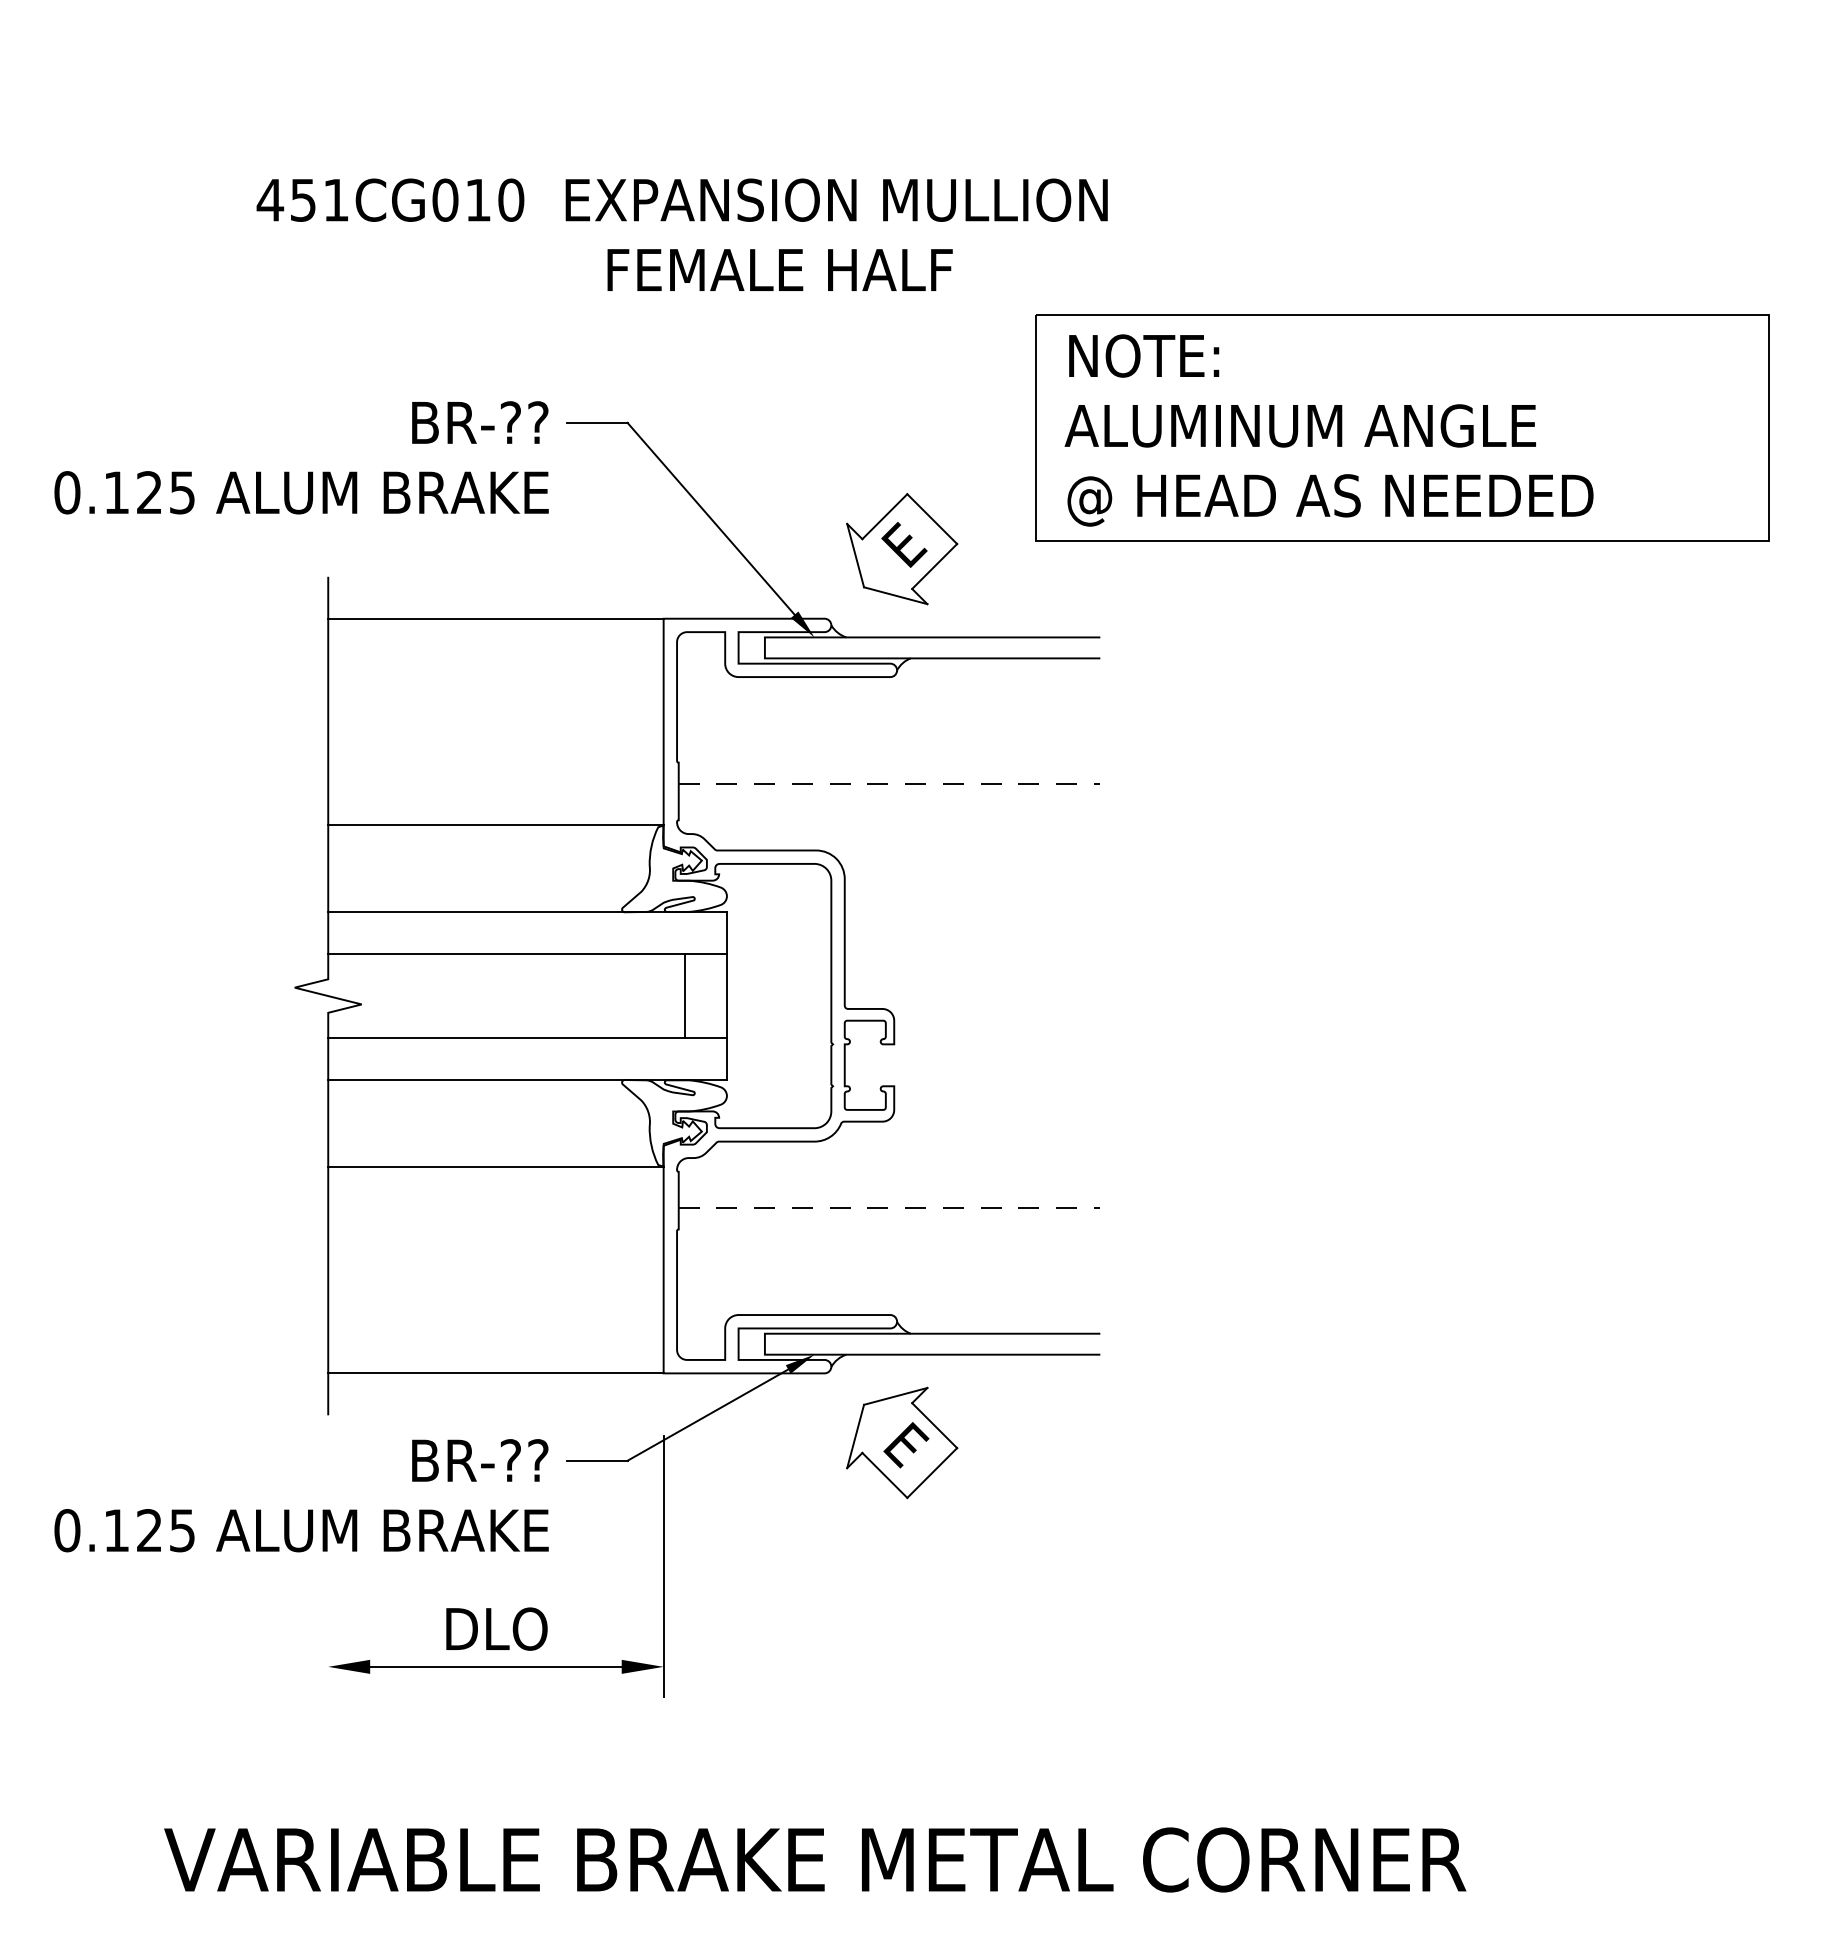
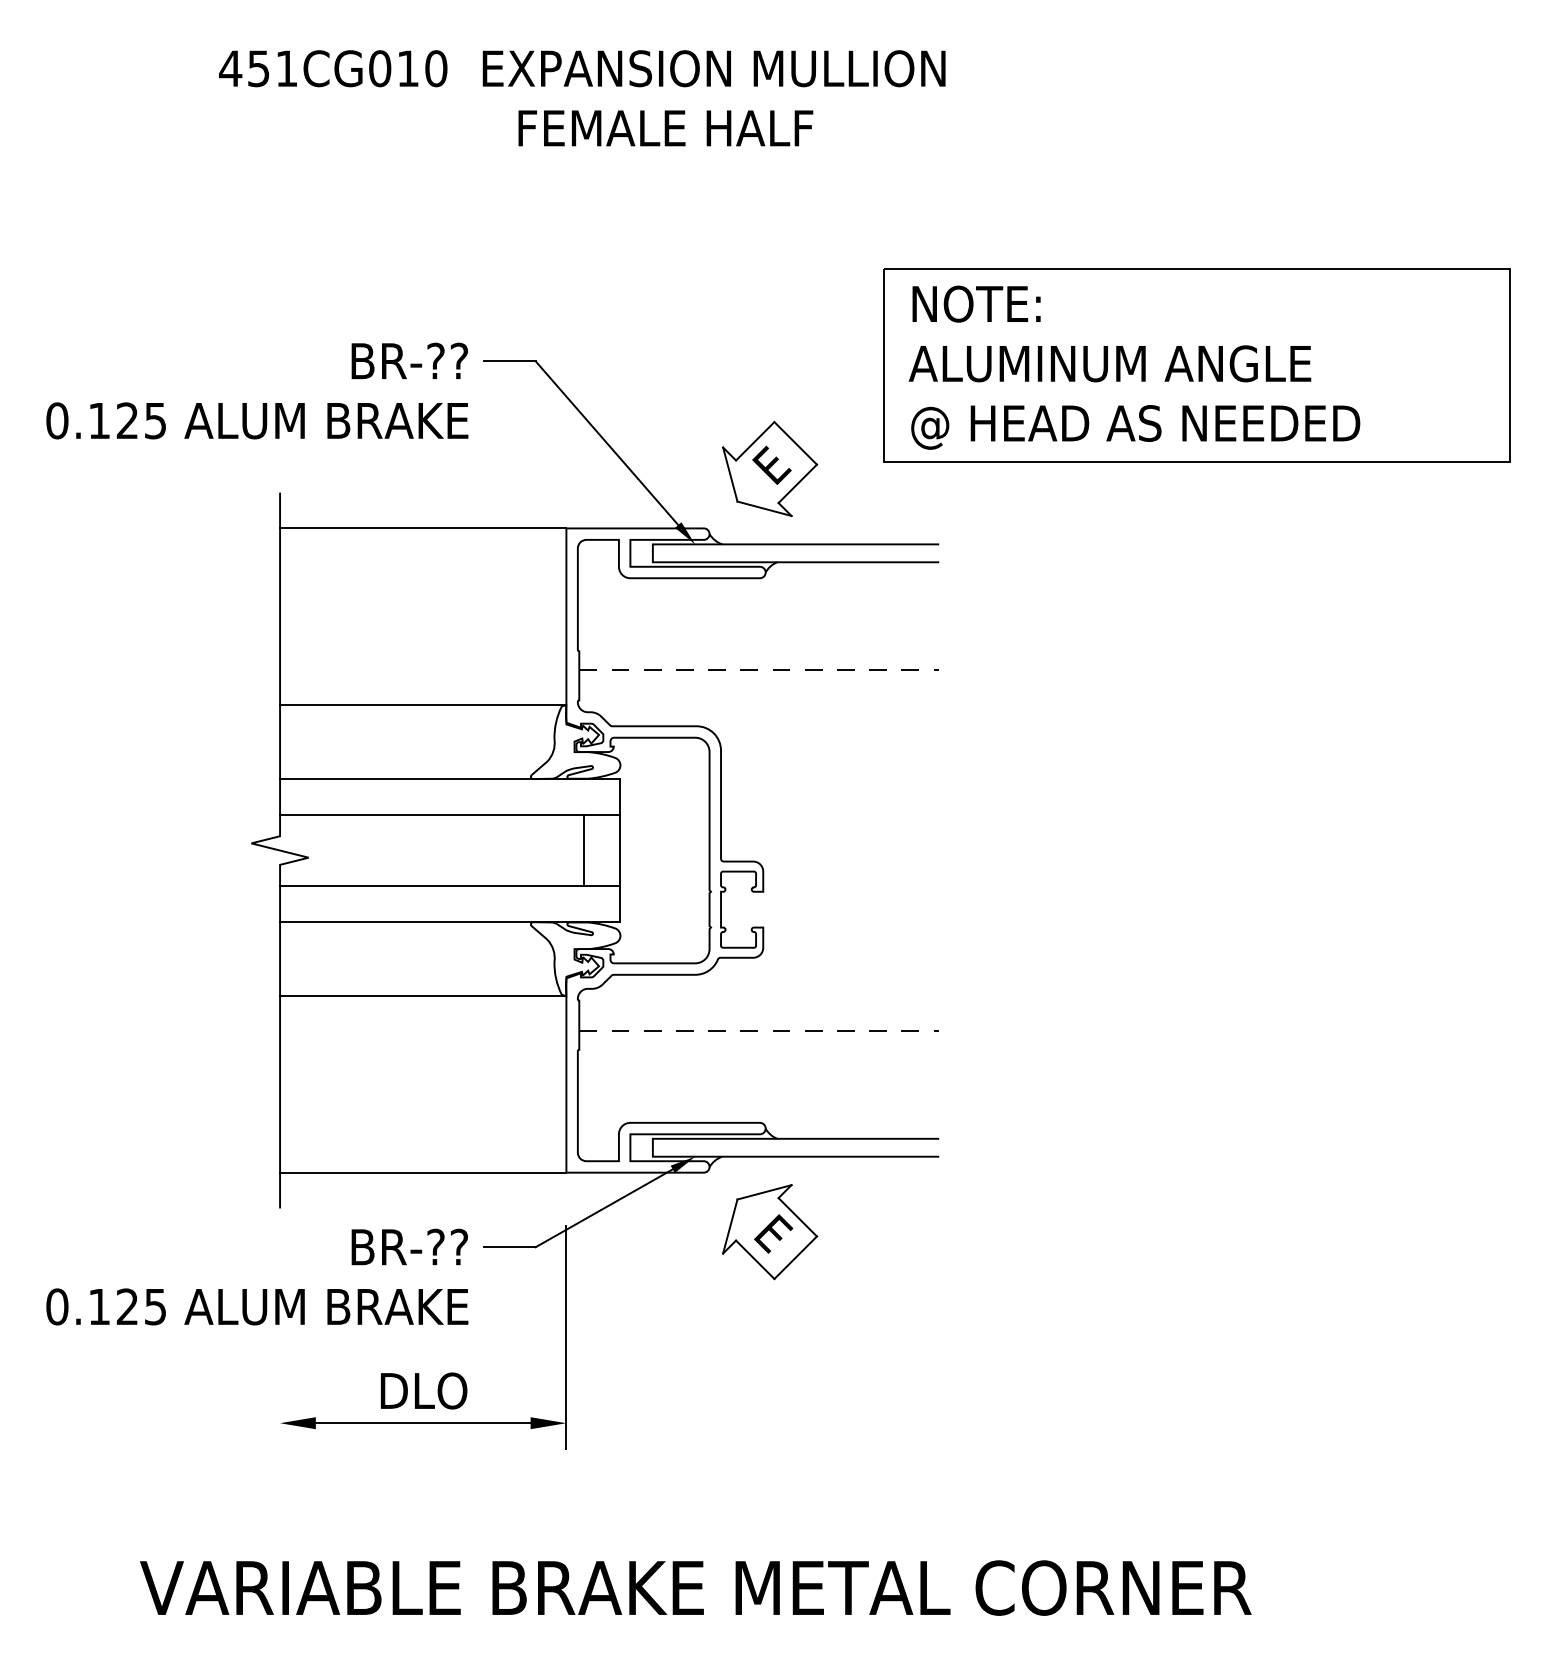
text: (681, 234) -> (581, 97), moved

